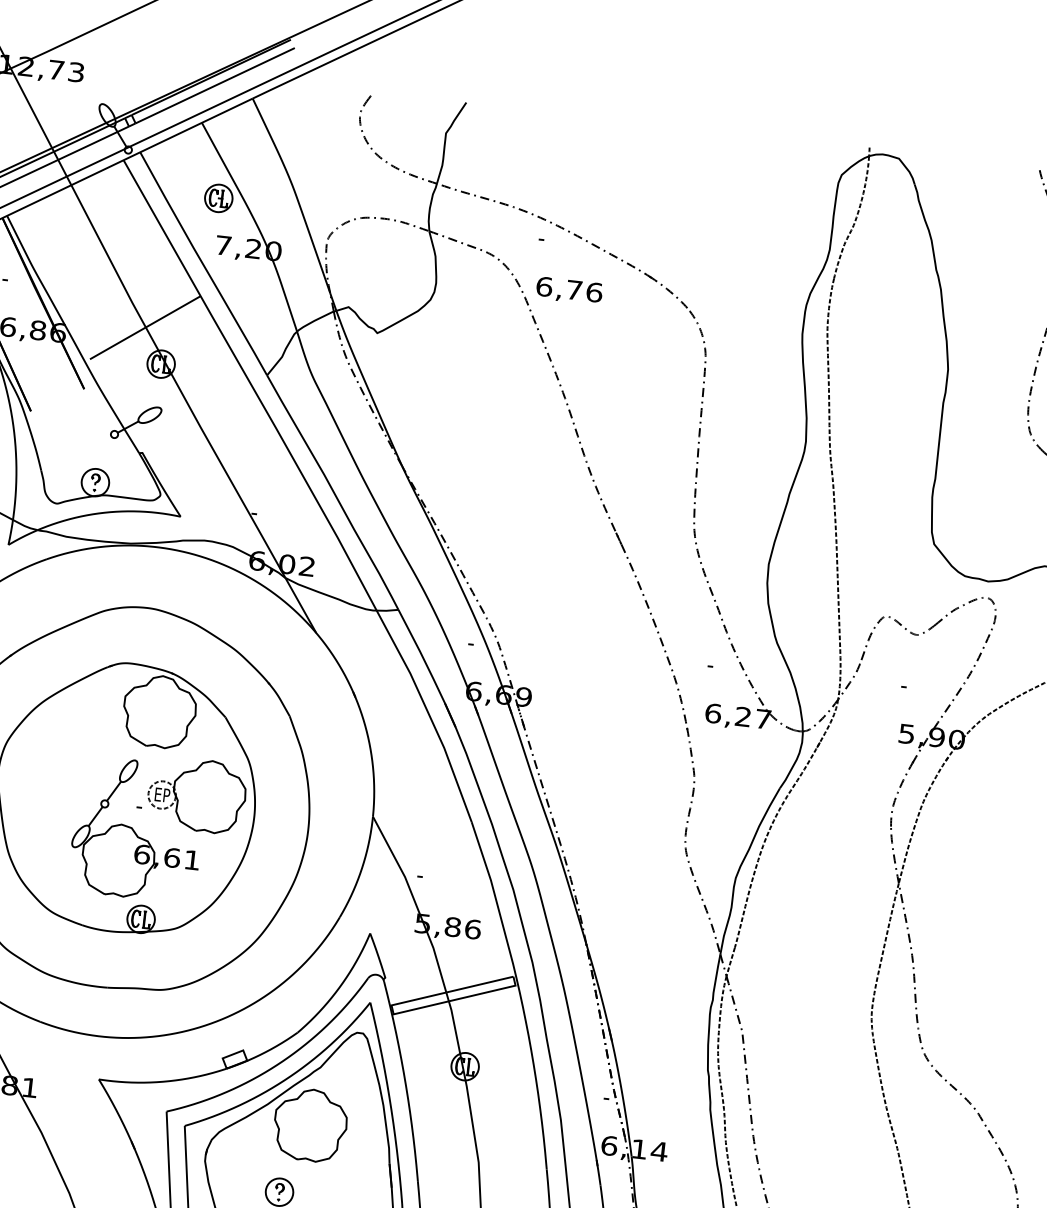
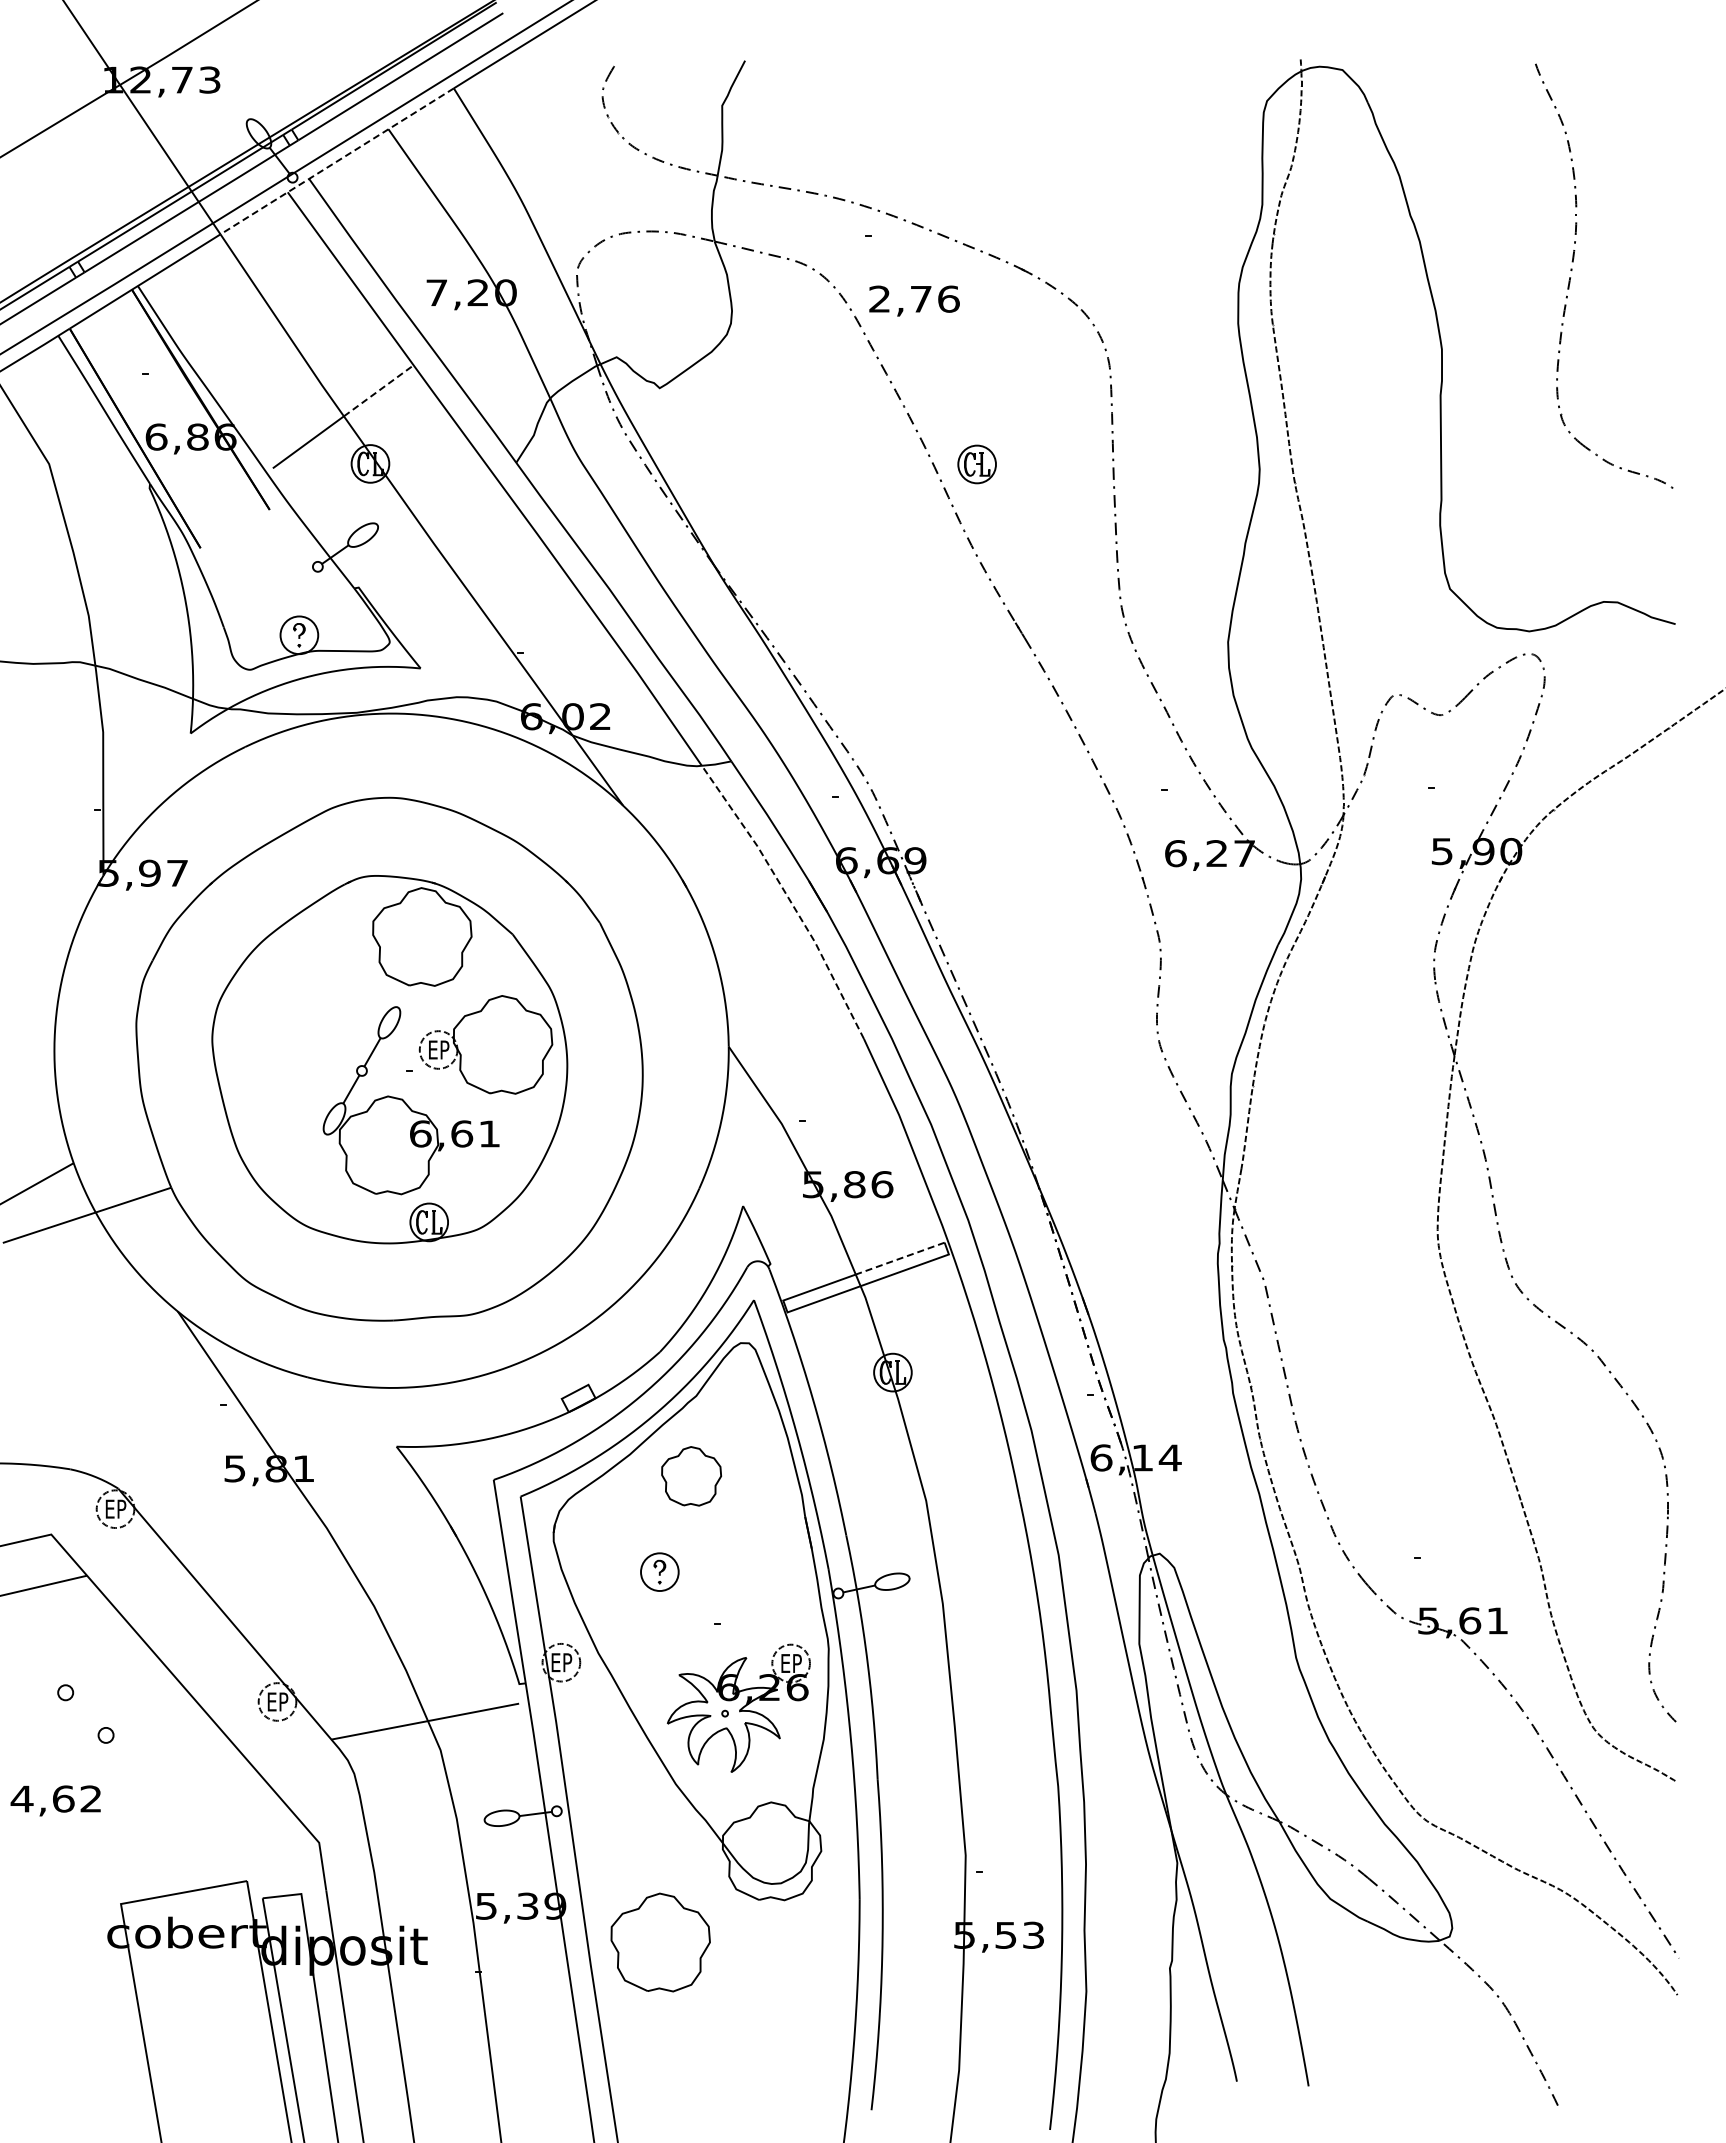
line: (162, 142) -> (337, 161), solid -> dashed
part: (218, 198) -> (976, 464), moved
text: (544, 286) -> (879, 298), 6,76 -> 2,76
line: (173, 311) -> (379, 390), solid -> dashed
line: (428, 714) -> (788, 898), solid -> dashed
line: (479, 984) -> (899, 1258), solid -> dashed
part: (310, 1125) -> (691, 1476), size x0.6

